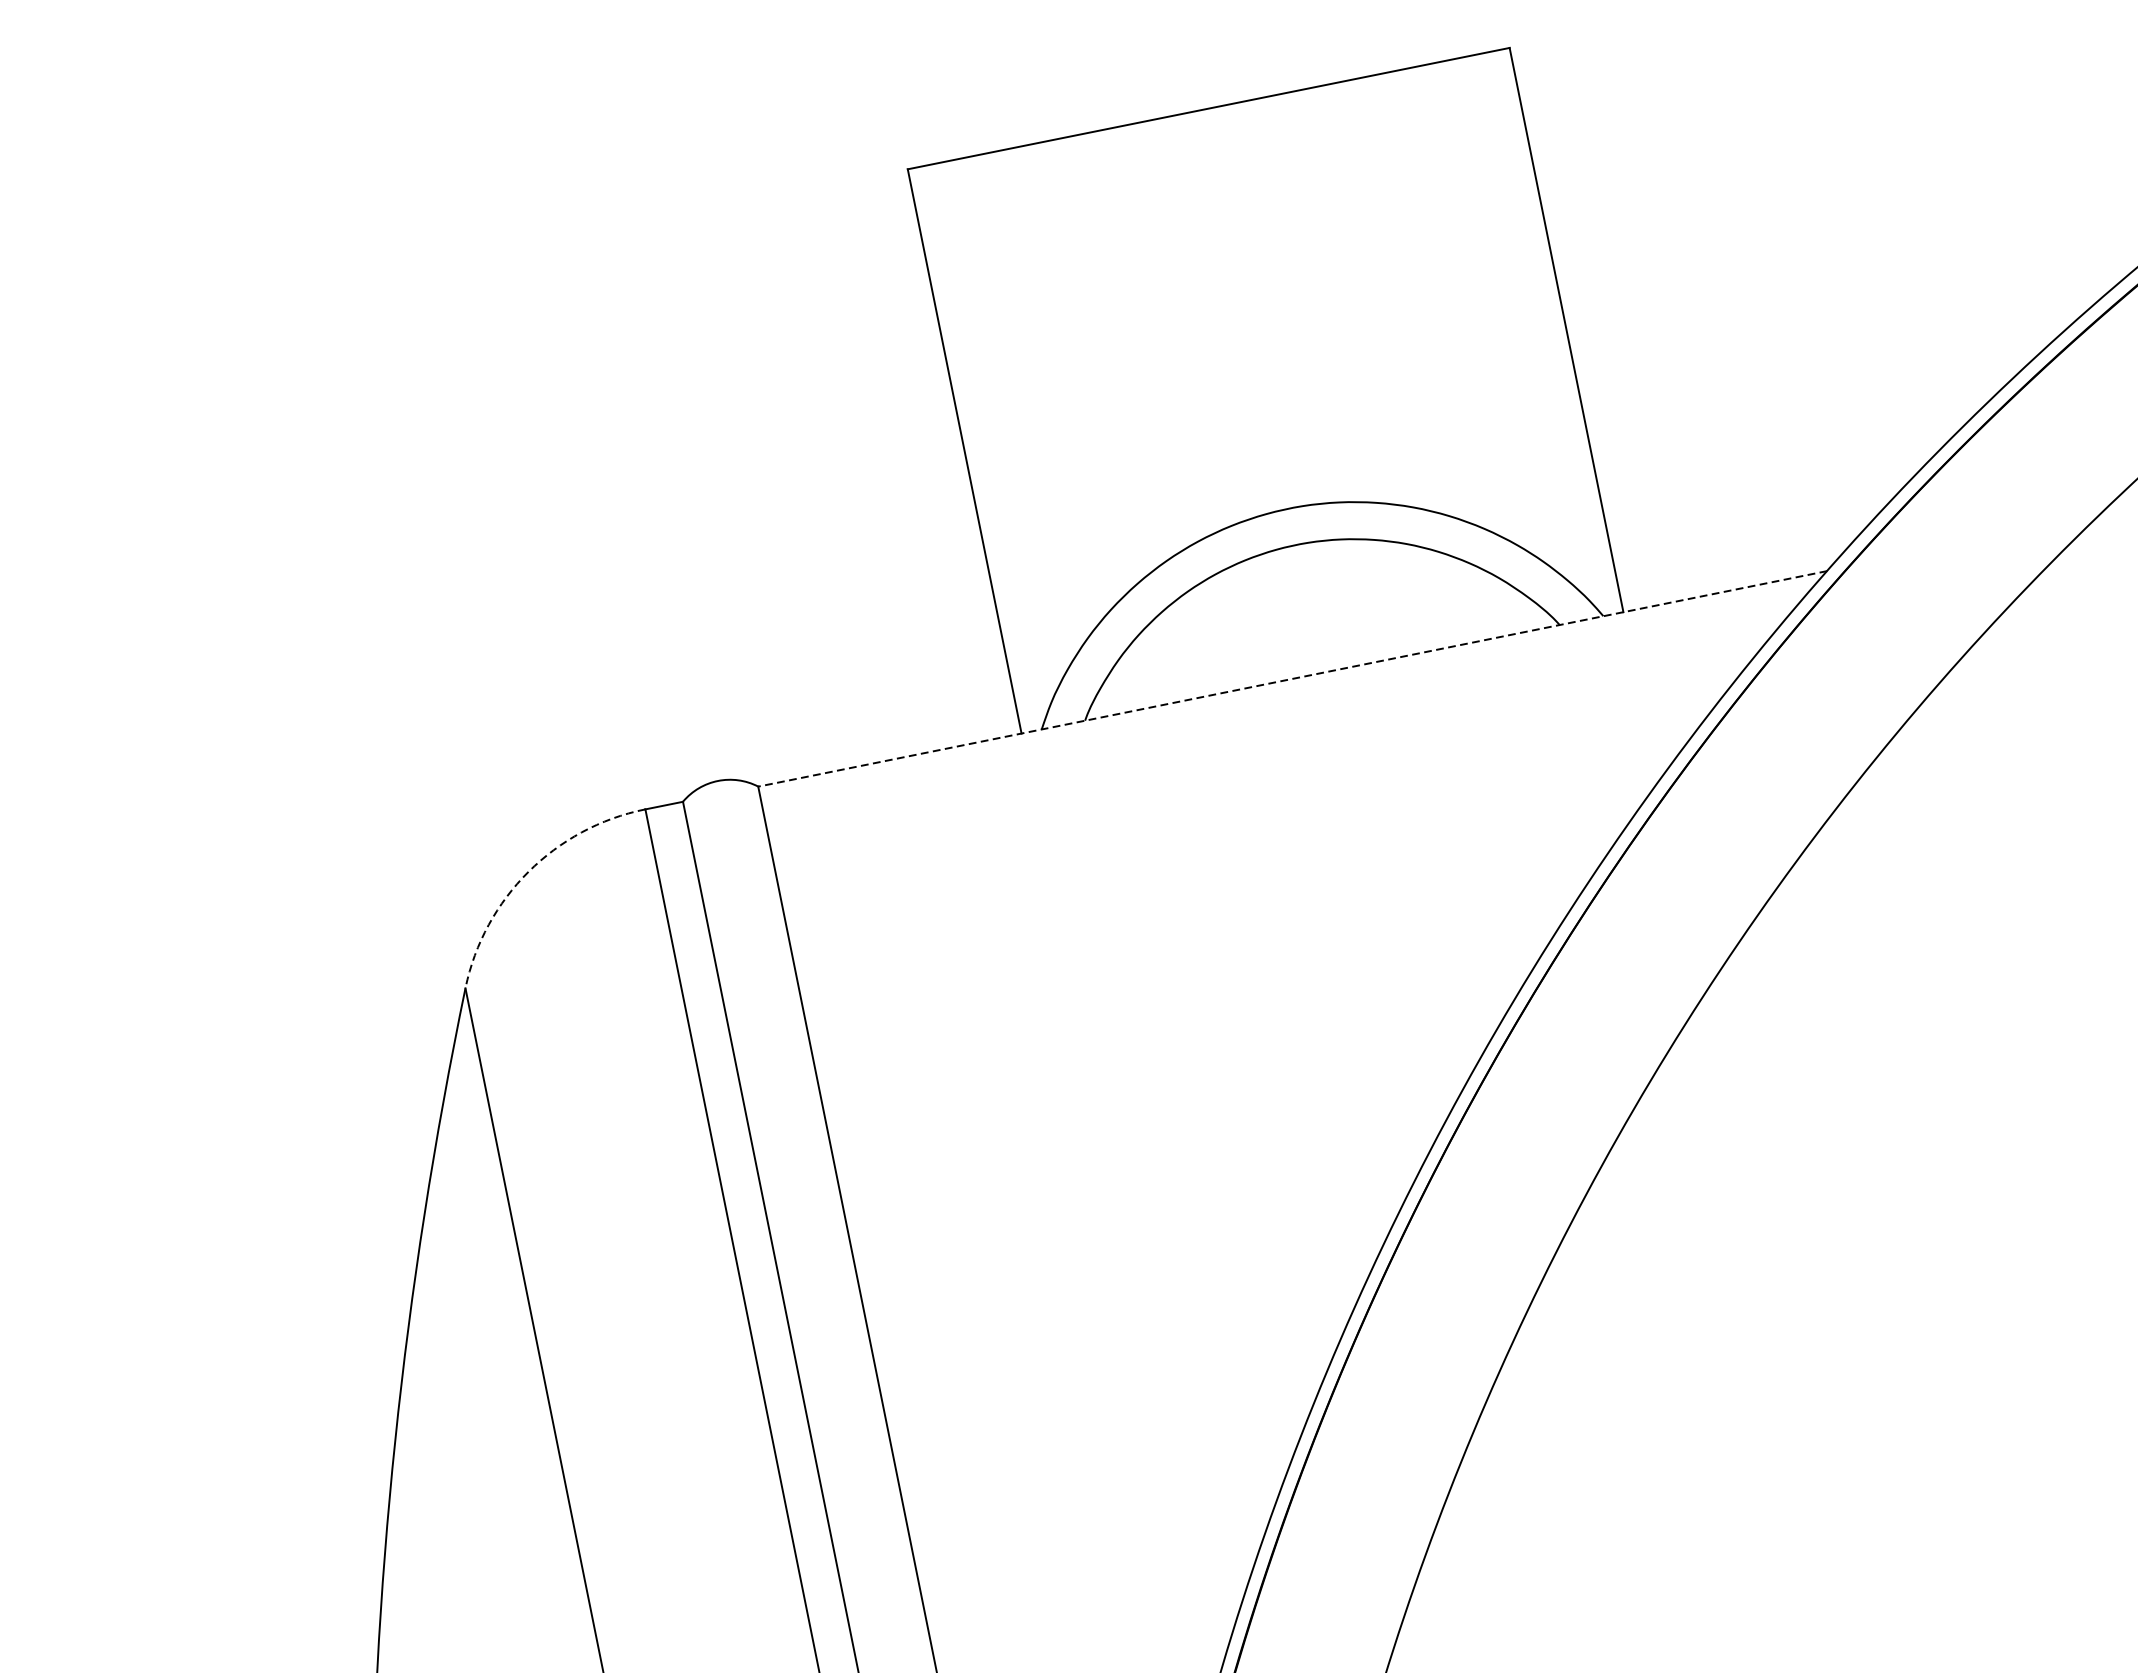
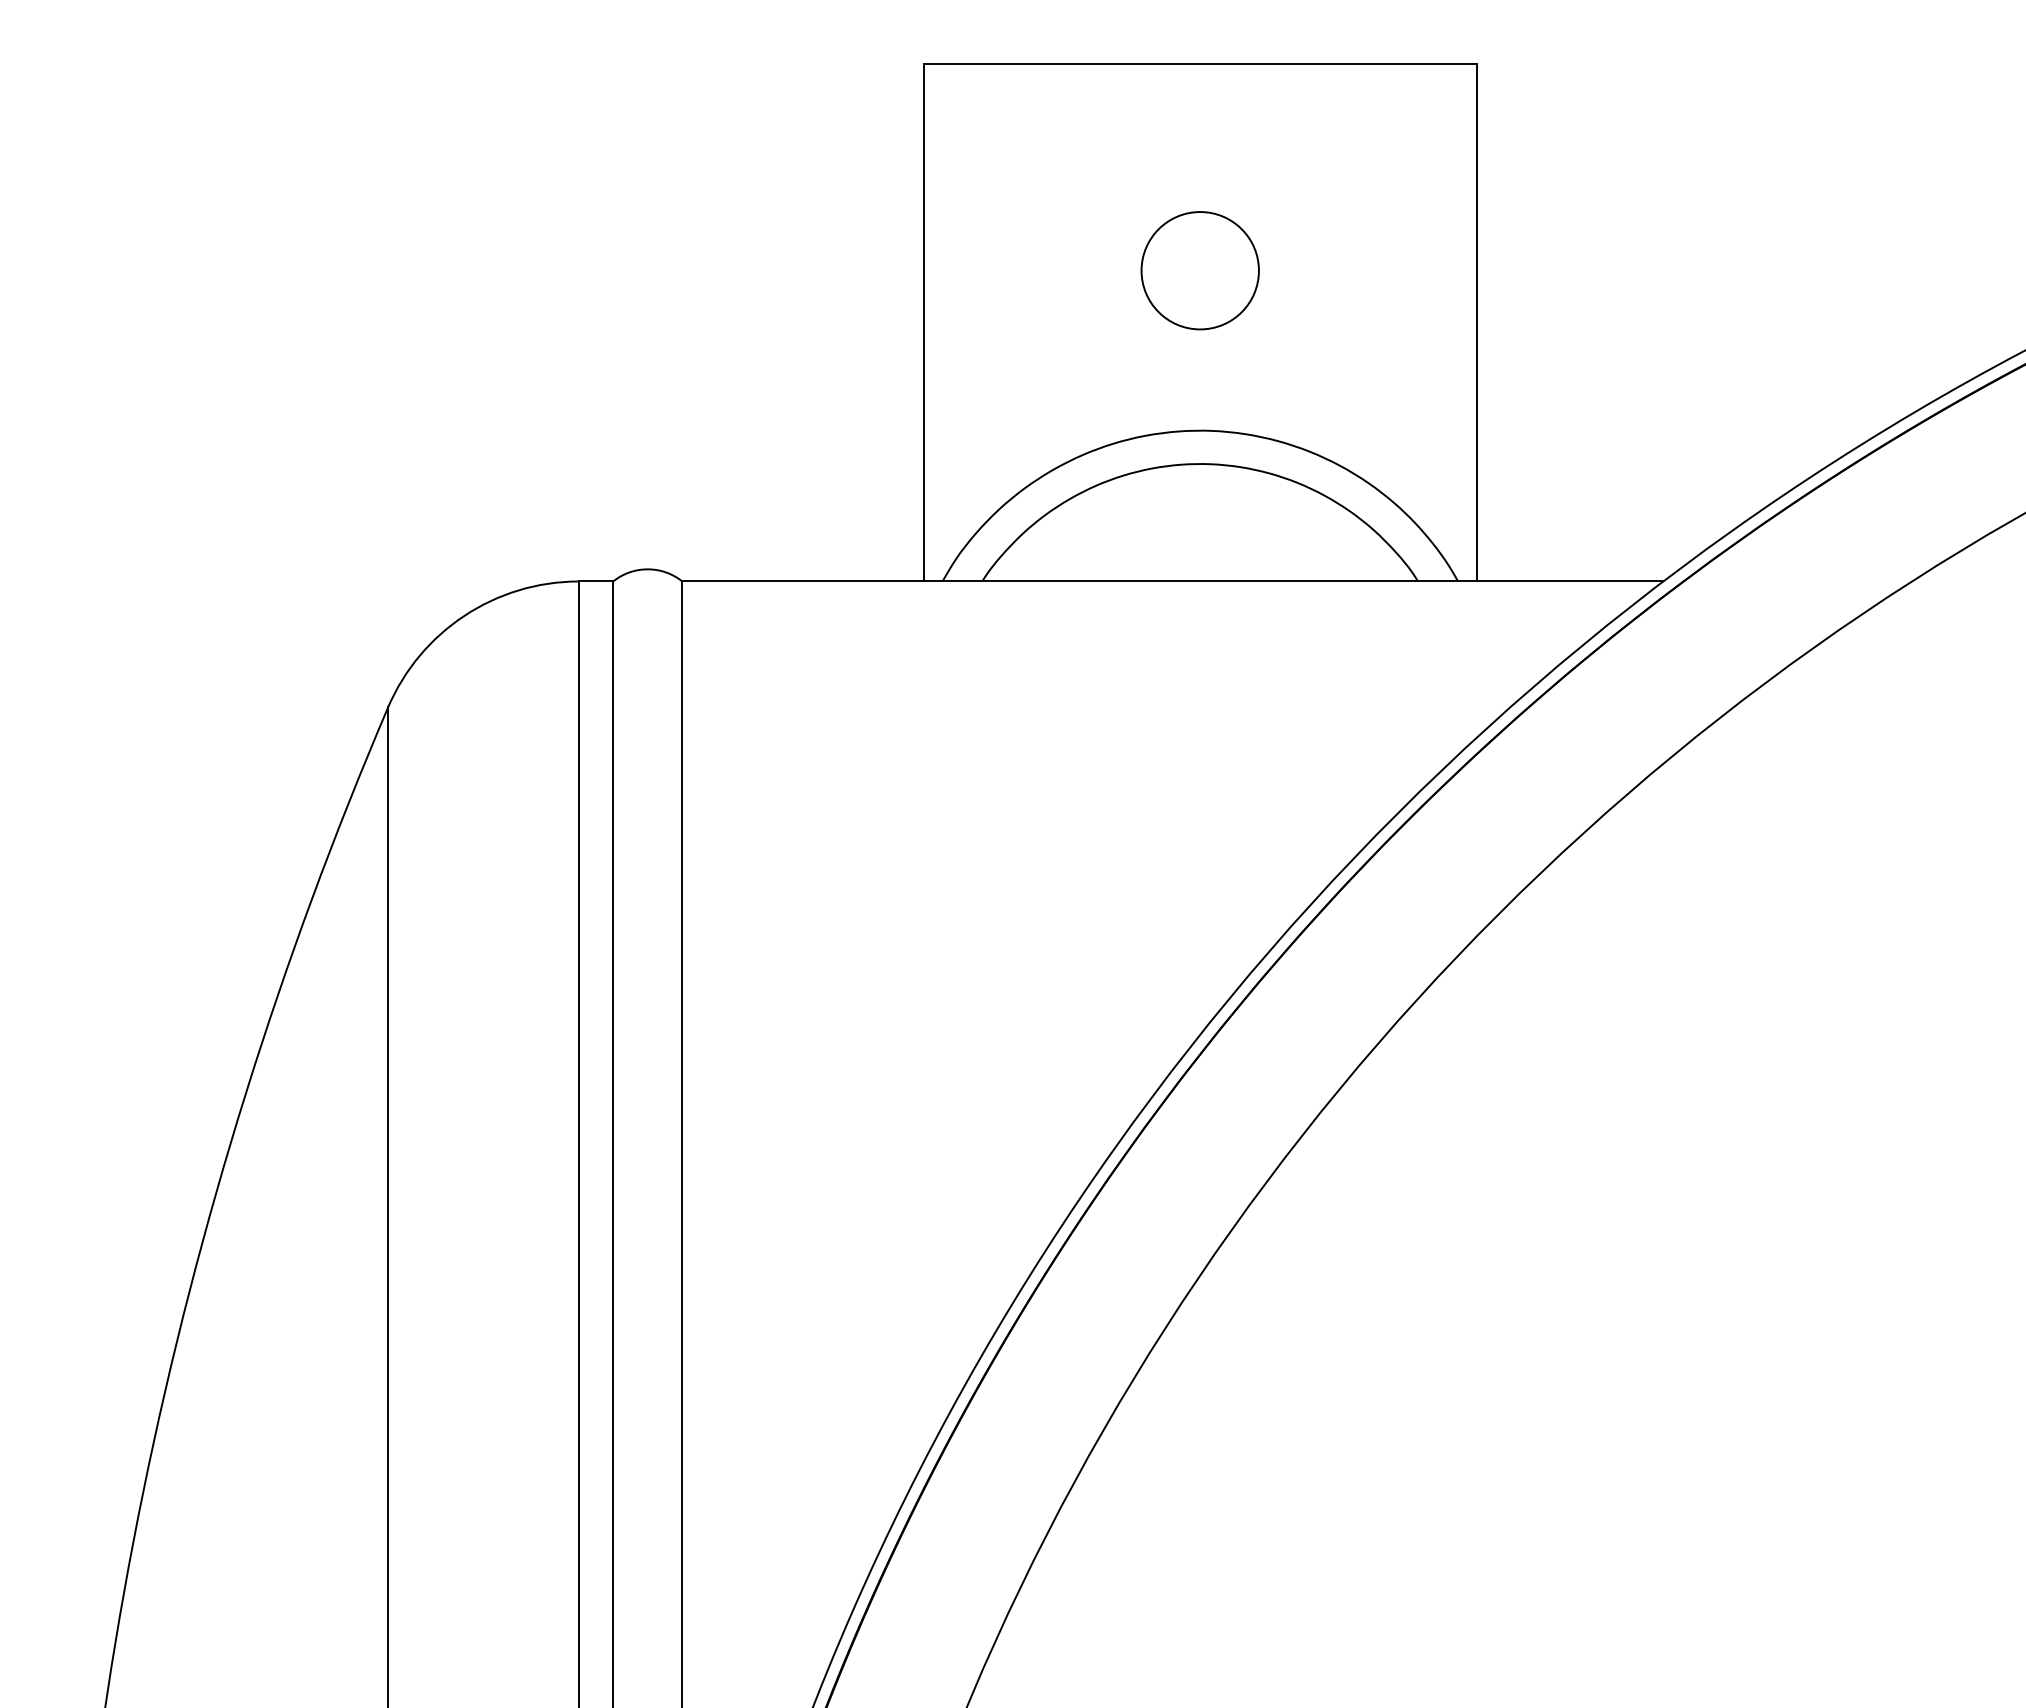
circle: (1253, 334) -> (1199, 270), added
line: (1292, 678) -> (1172, 581), dashed -> solid
arc: (528, 871) -> (464, 615), dashed -> solid

